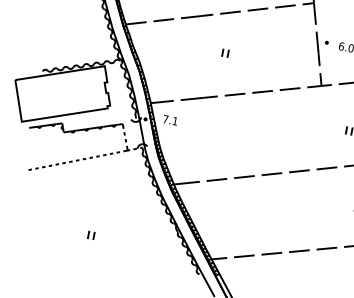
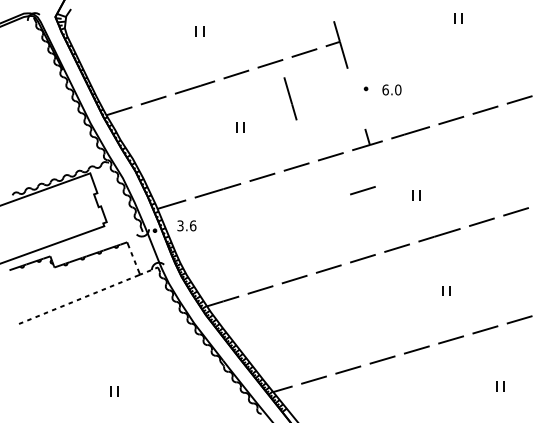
line: (318, 48) -> (290, 98), moved
line: (309, 119) -> (362, 190), added
text: (170, 120) -> (186, 225), 7.1 -> 3.6

